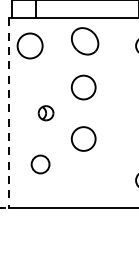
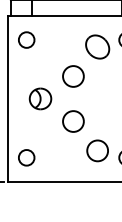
part: (84, 40) -> (97, 46), moved
circle: (30, 45) -> (26, 39), size x0.71
part: (46, 112) -> (40, 98), size x1.67
line: (8, 113) -> (7, 99), dashed -> solid
circle: (40, 164) -> (26, 157), moved
circle: (111, 172) -> (97, 150), added

